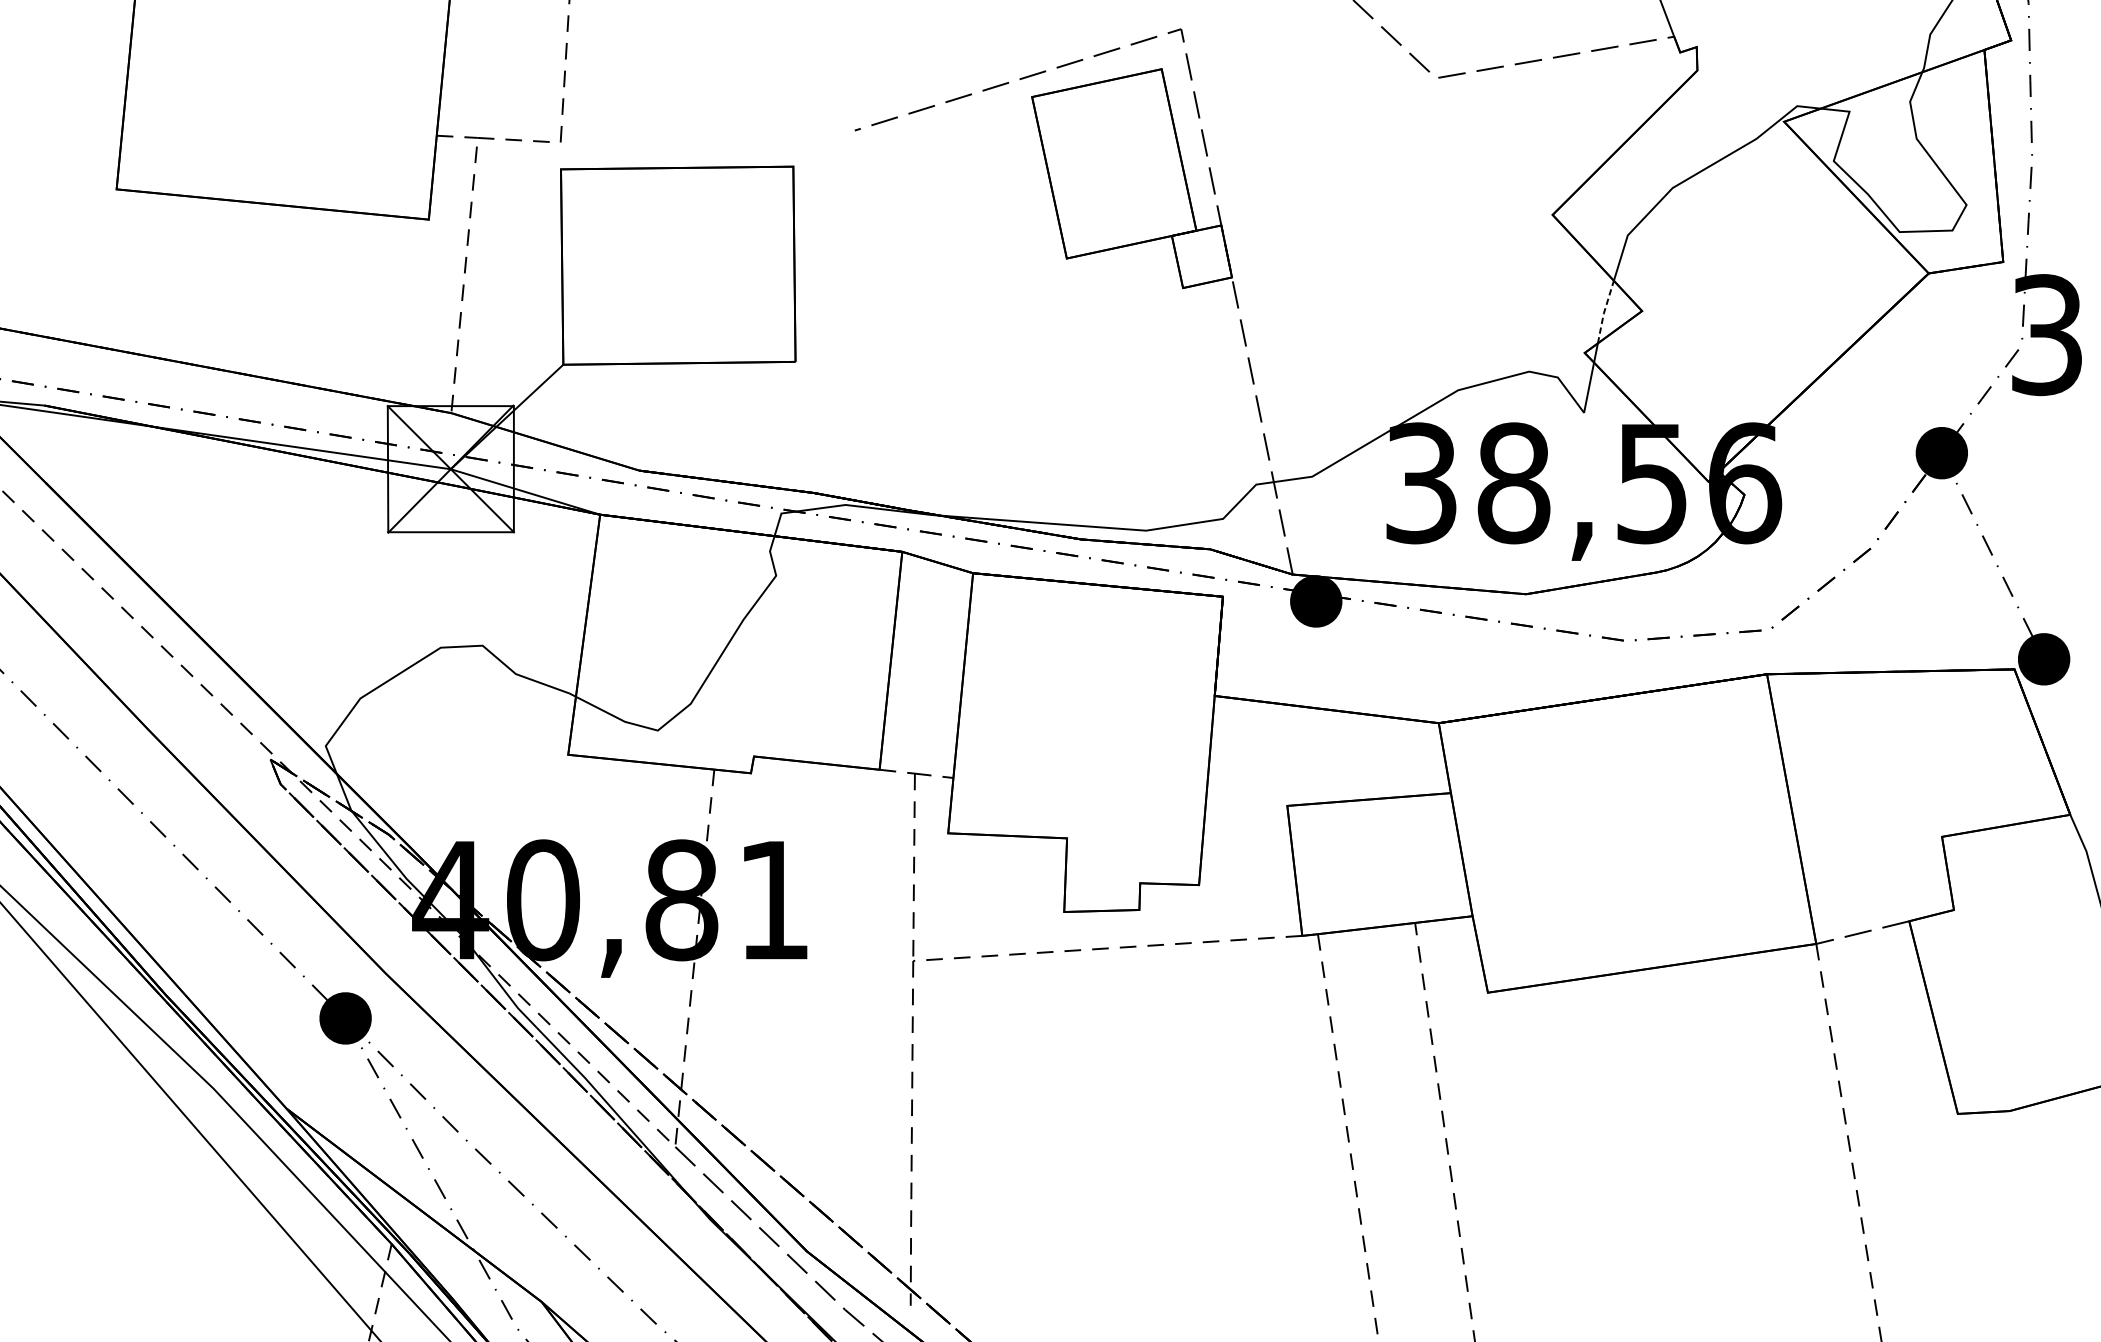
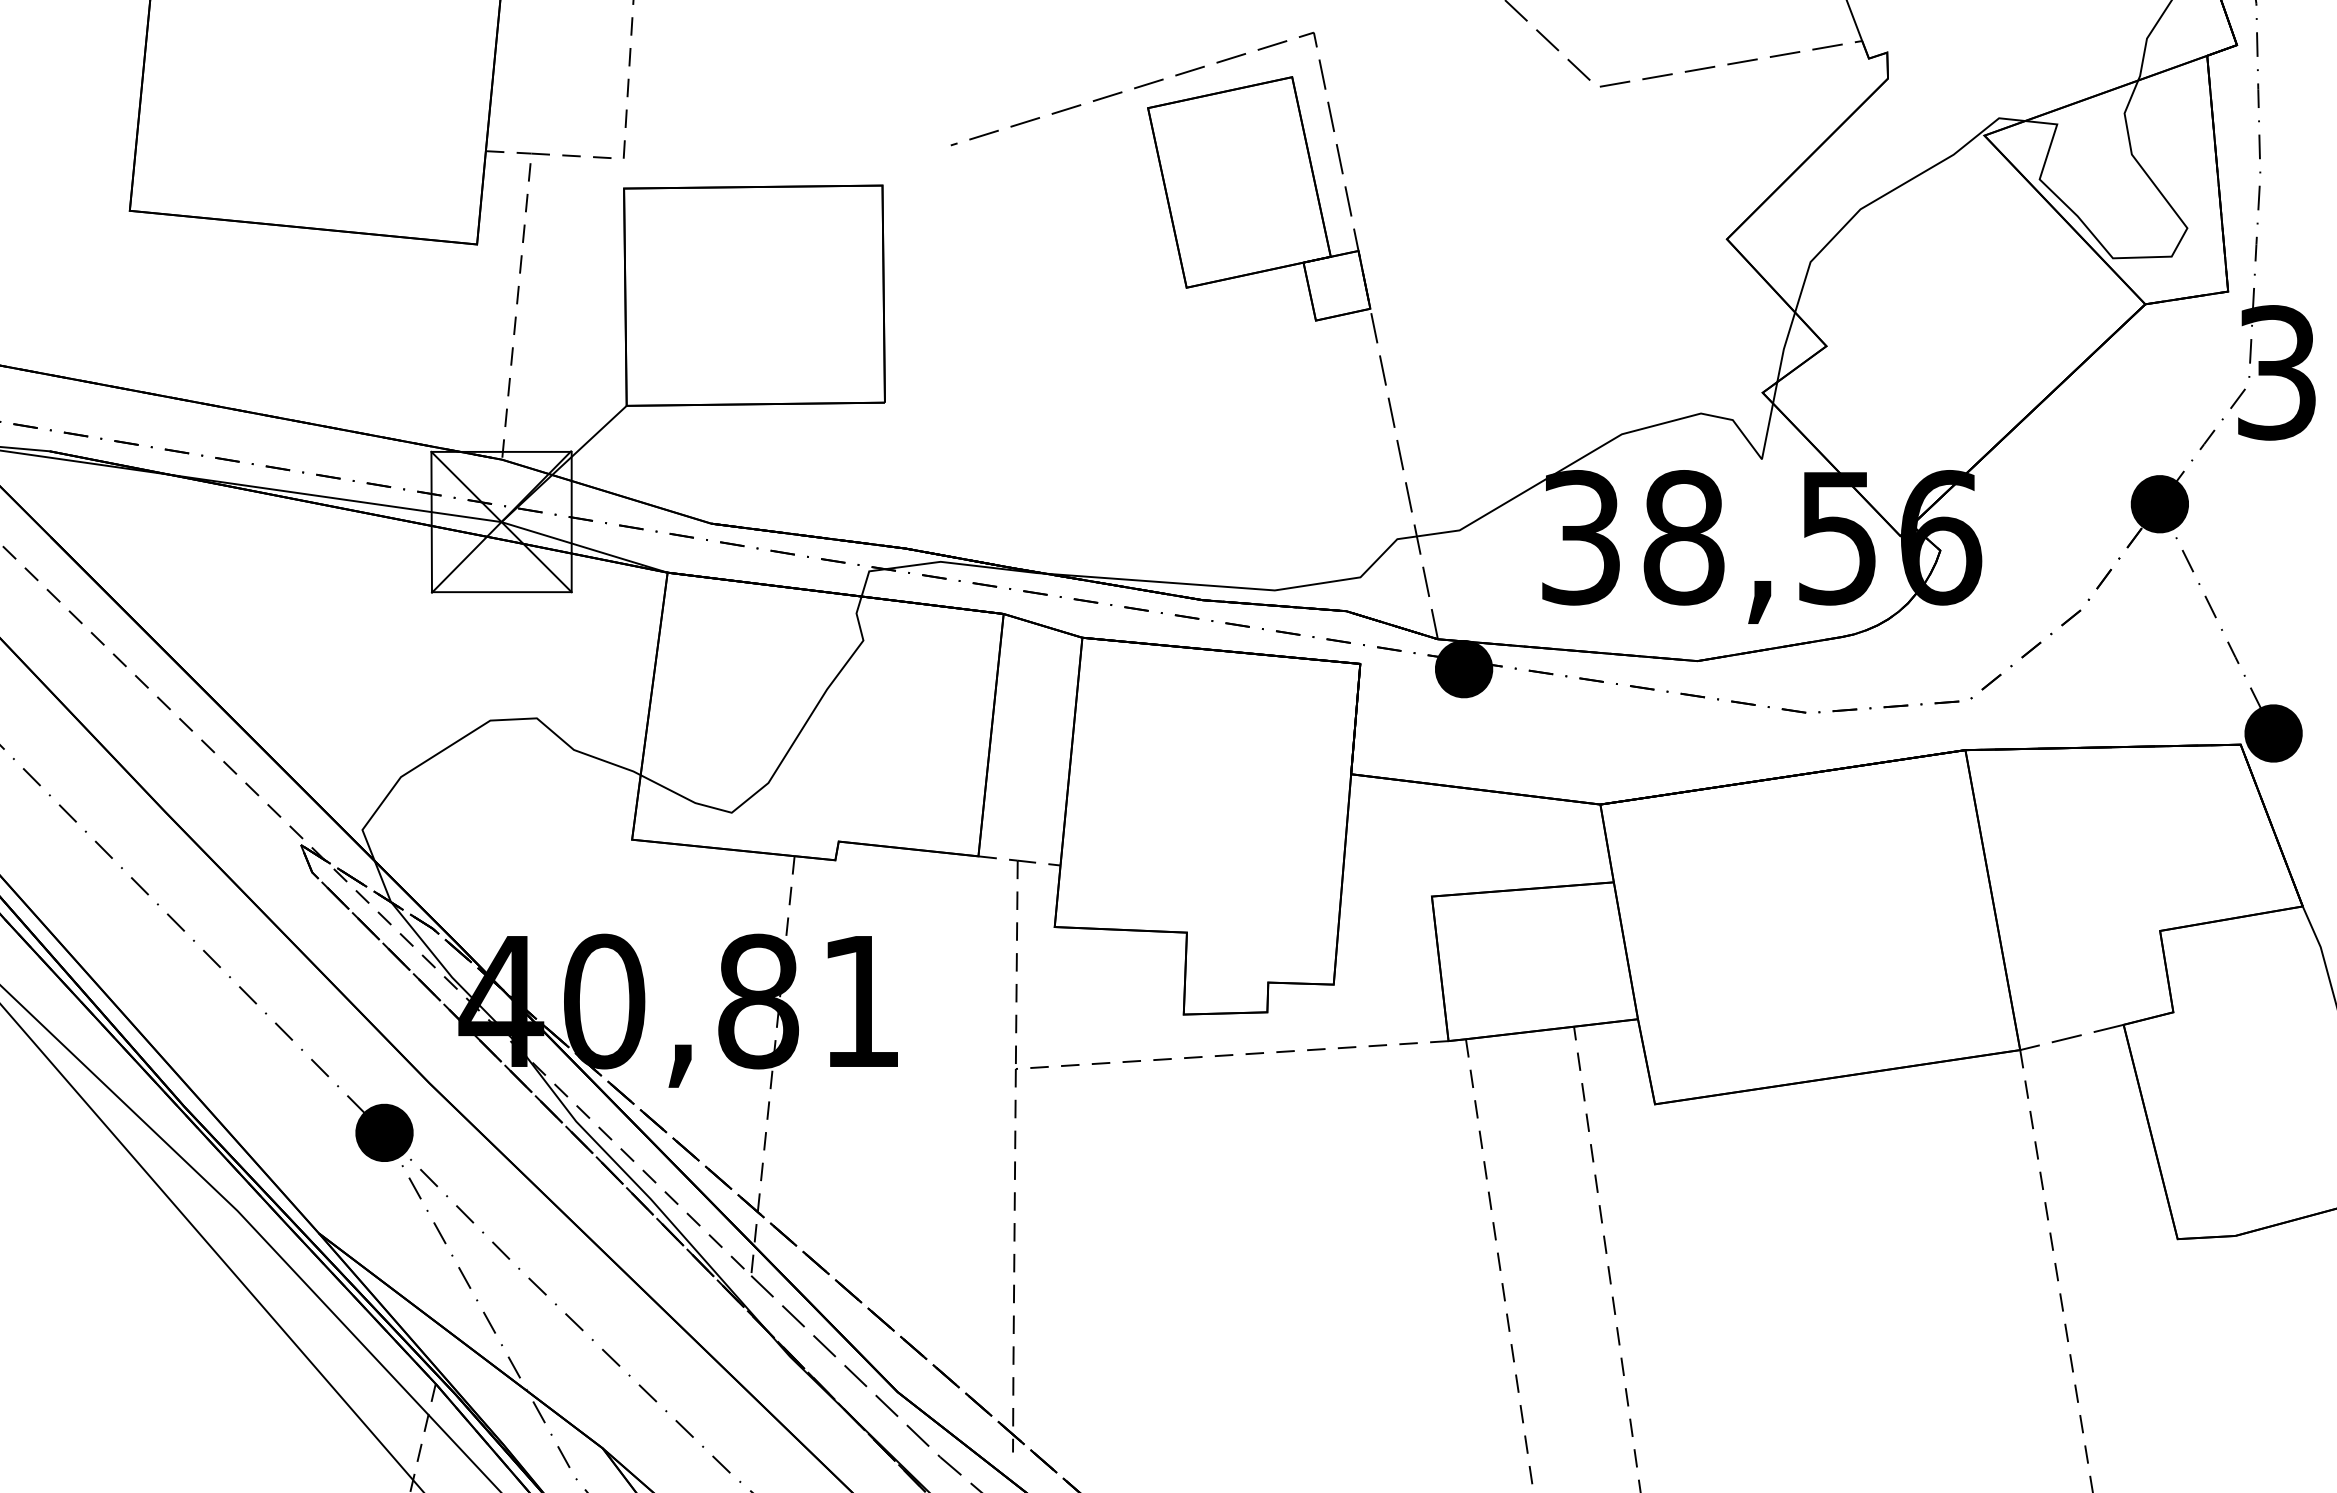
line: (1604, 312) -> (1784, 347), dashed -> solid

